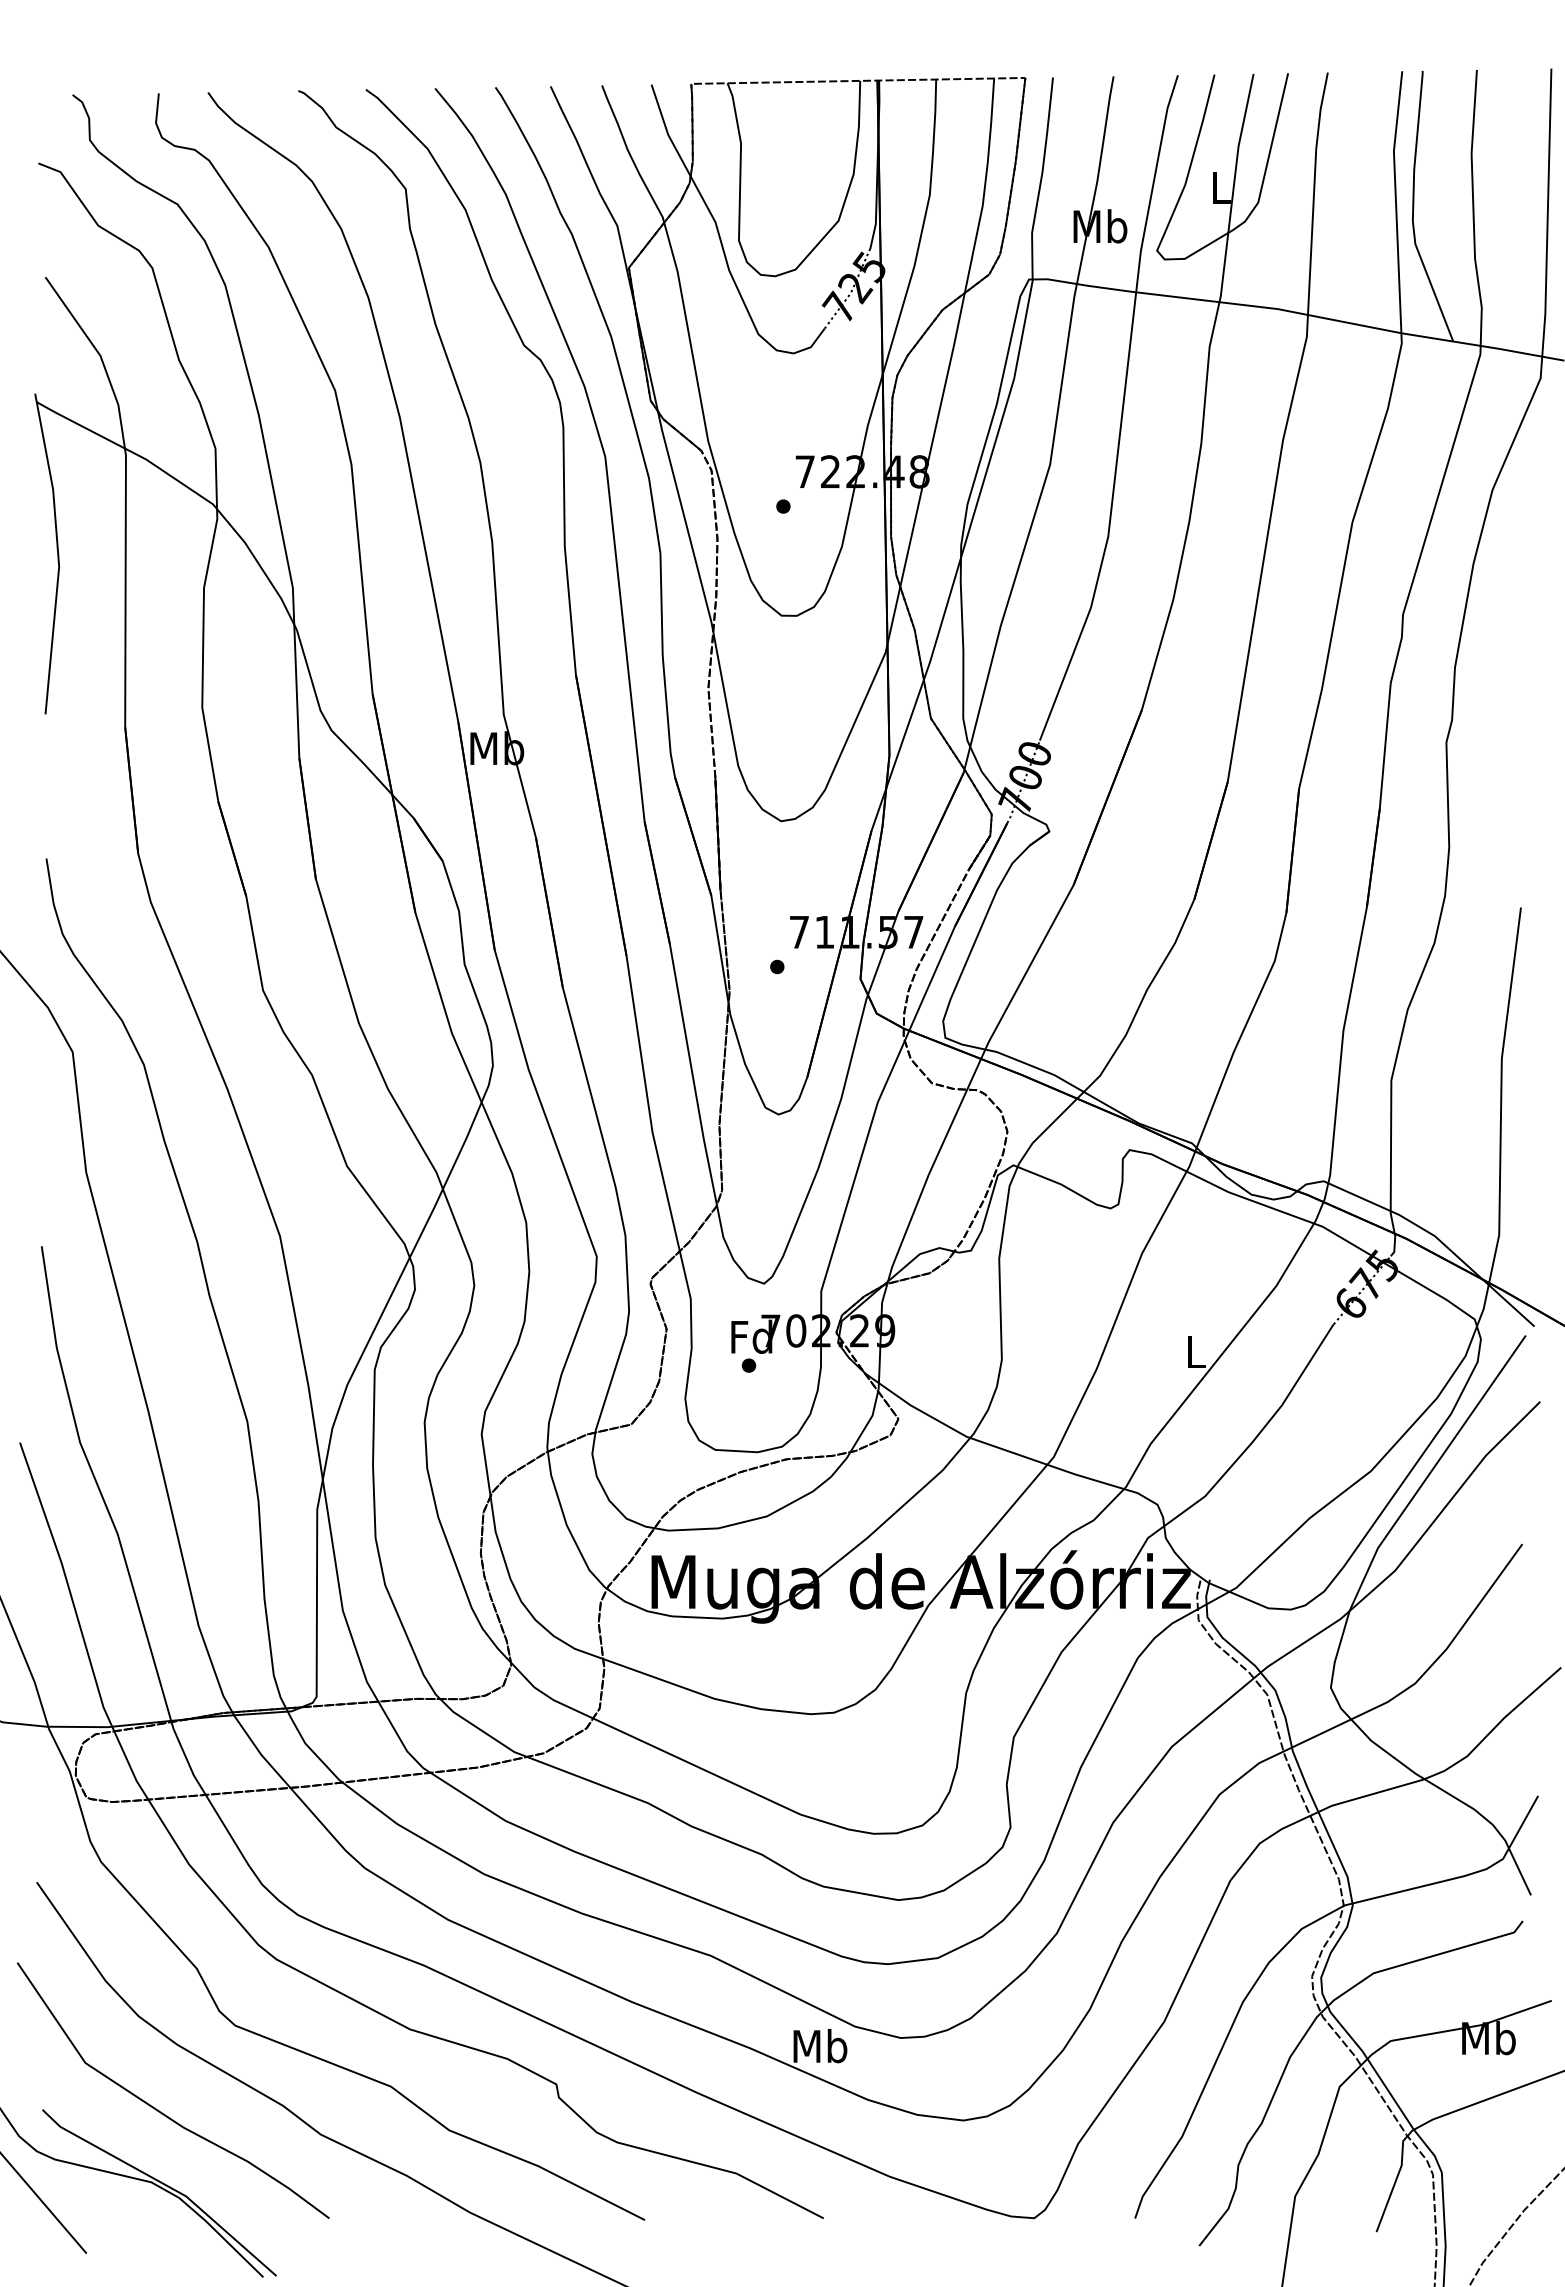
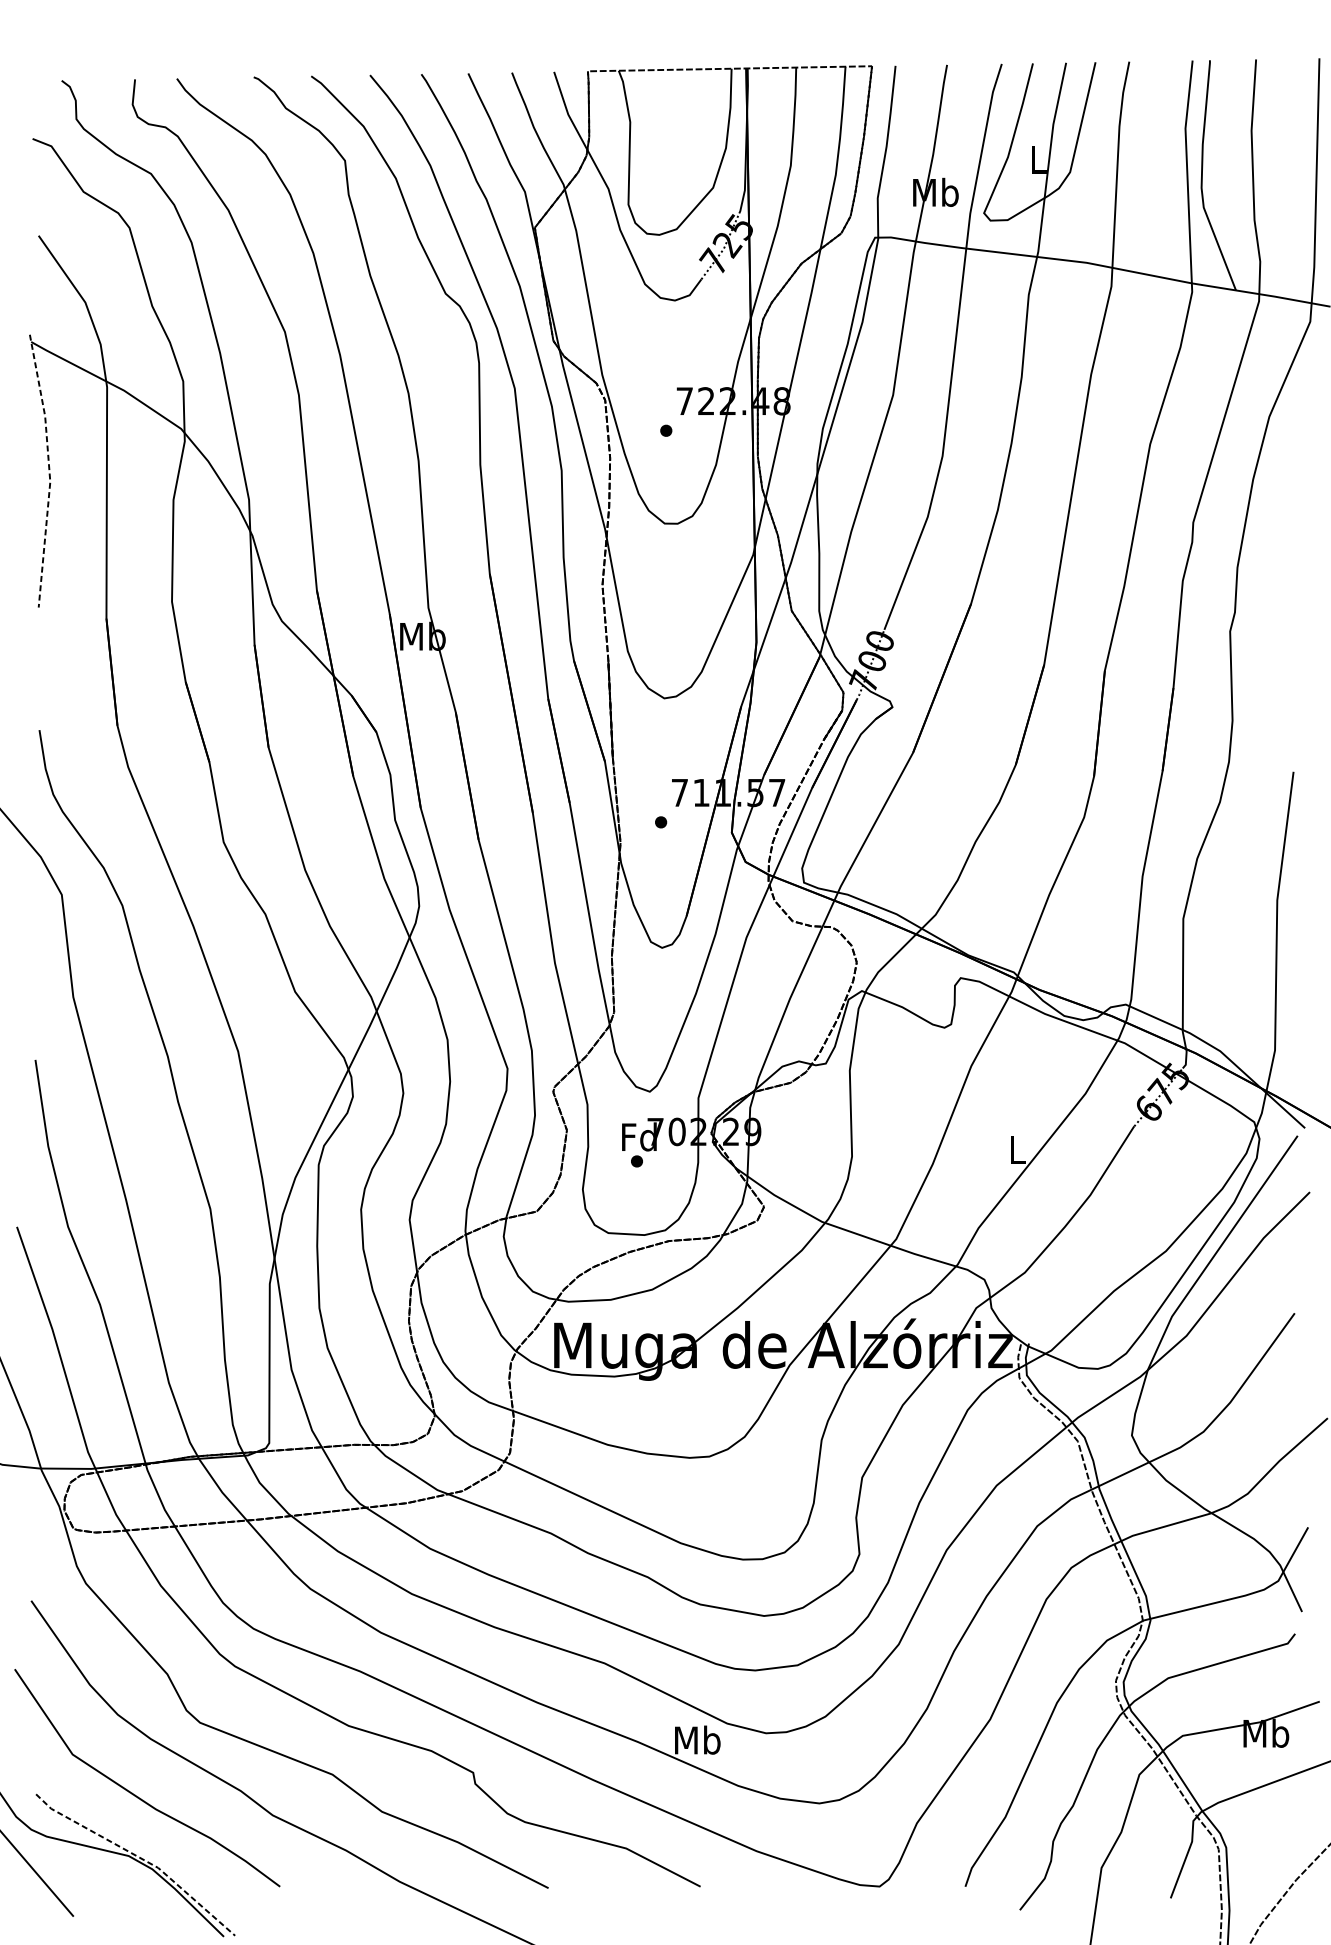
line: (58, 553) -> (49, 470), solid -> dashed
line: (165, 2184) -> (140, 1857), solid -> dashed

